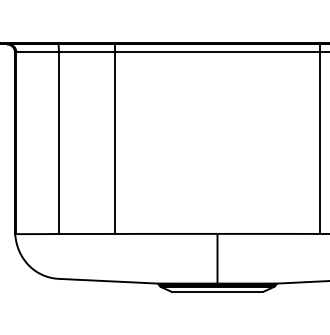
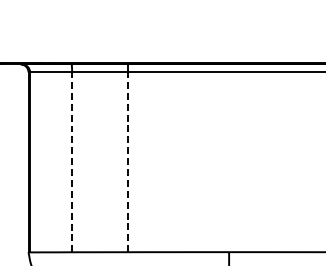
line: (58, 143) -> (71, 162), solid -> dashed
line: (115, 143) -> (128, 162), solid -> dashed

